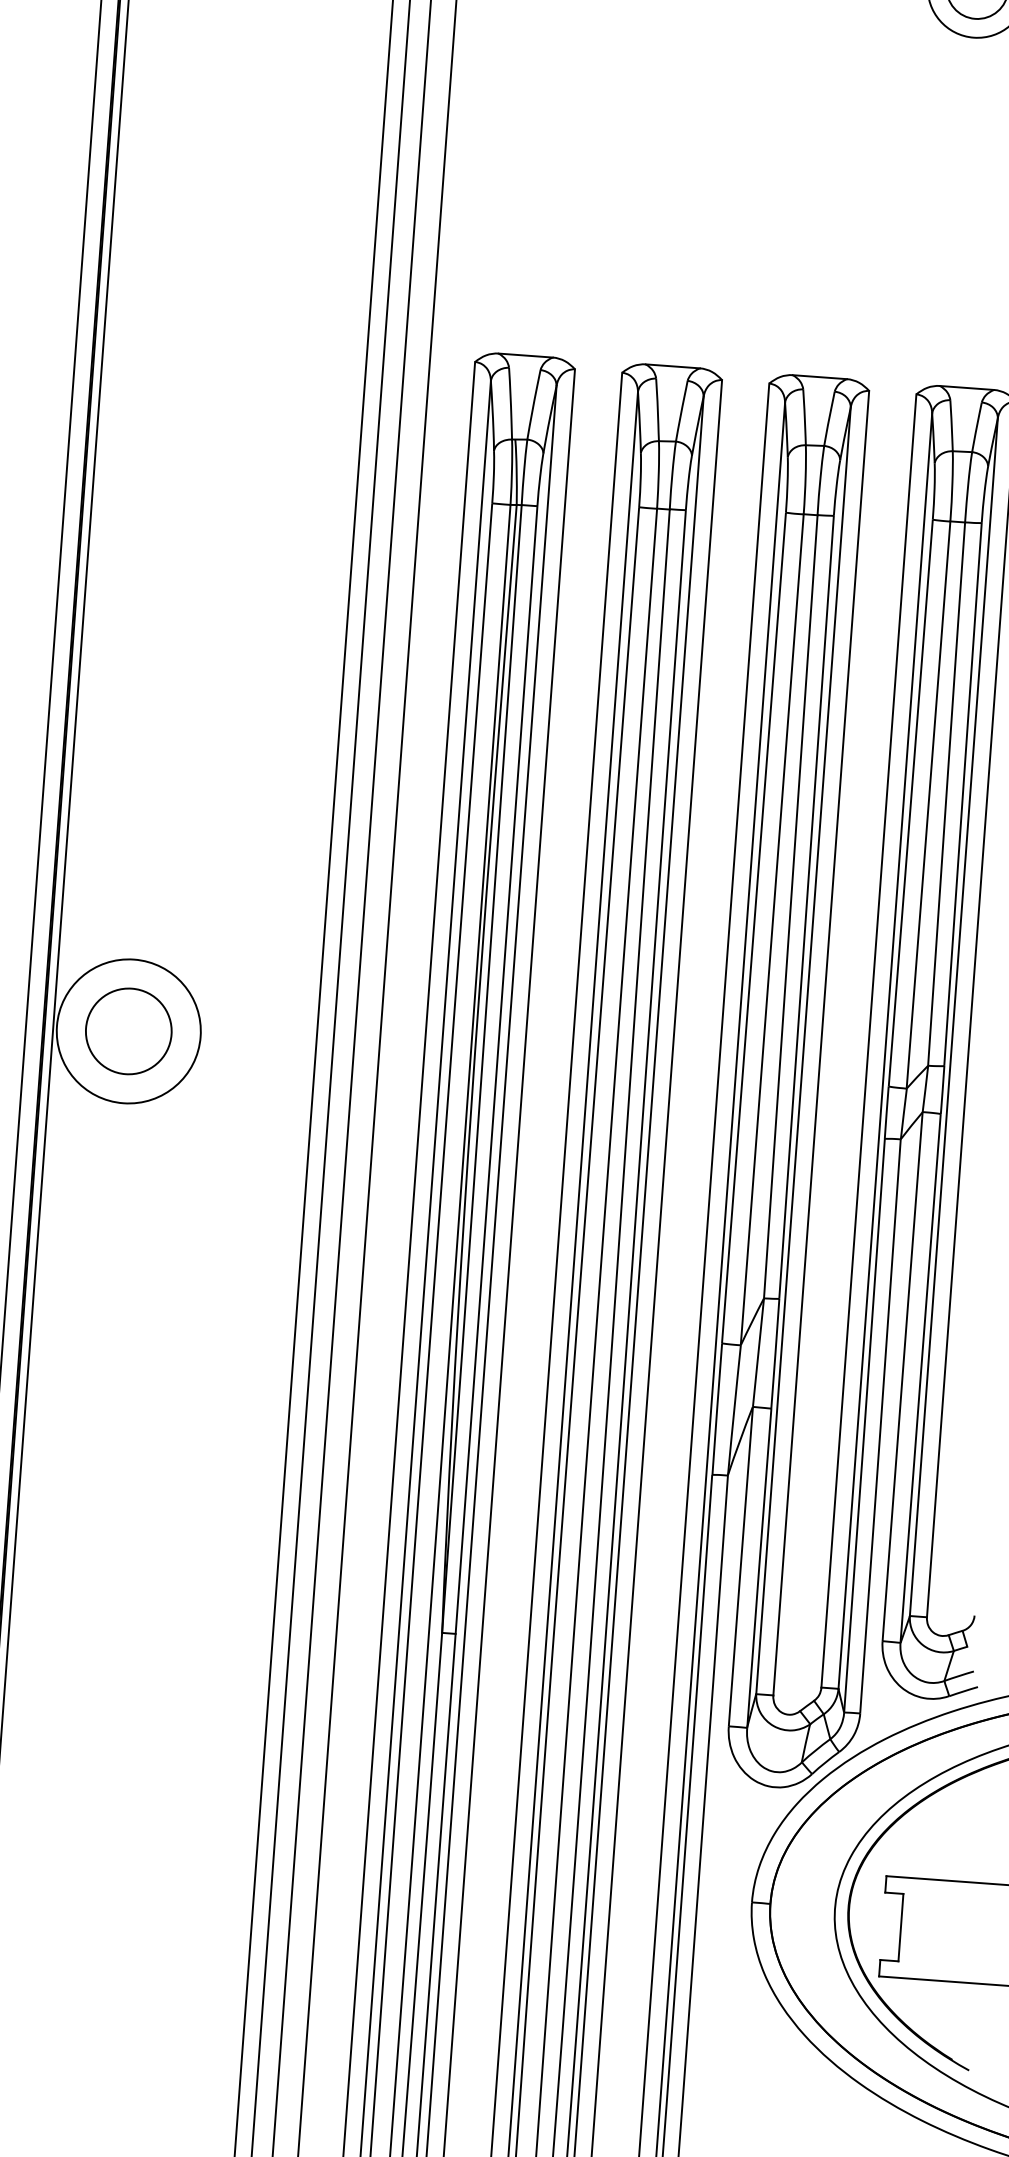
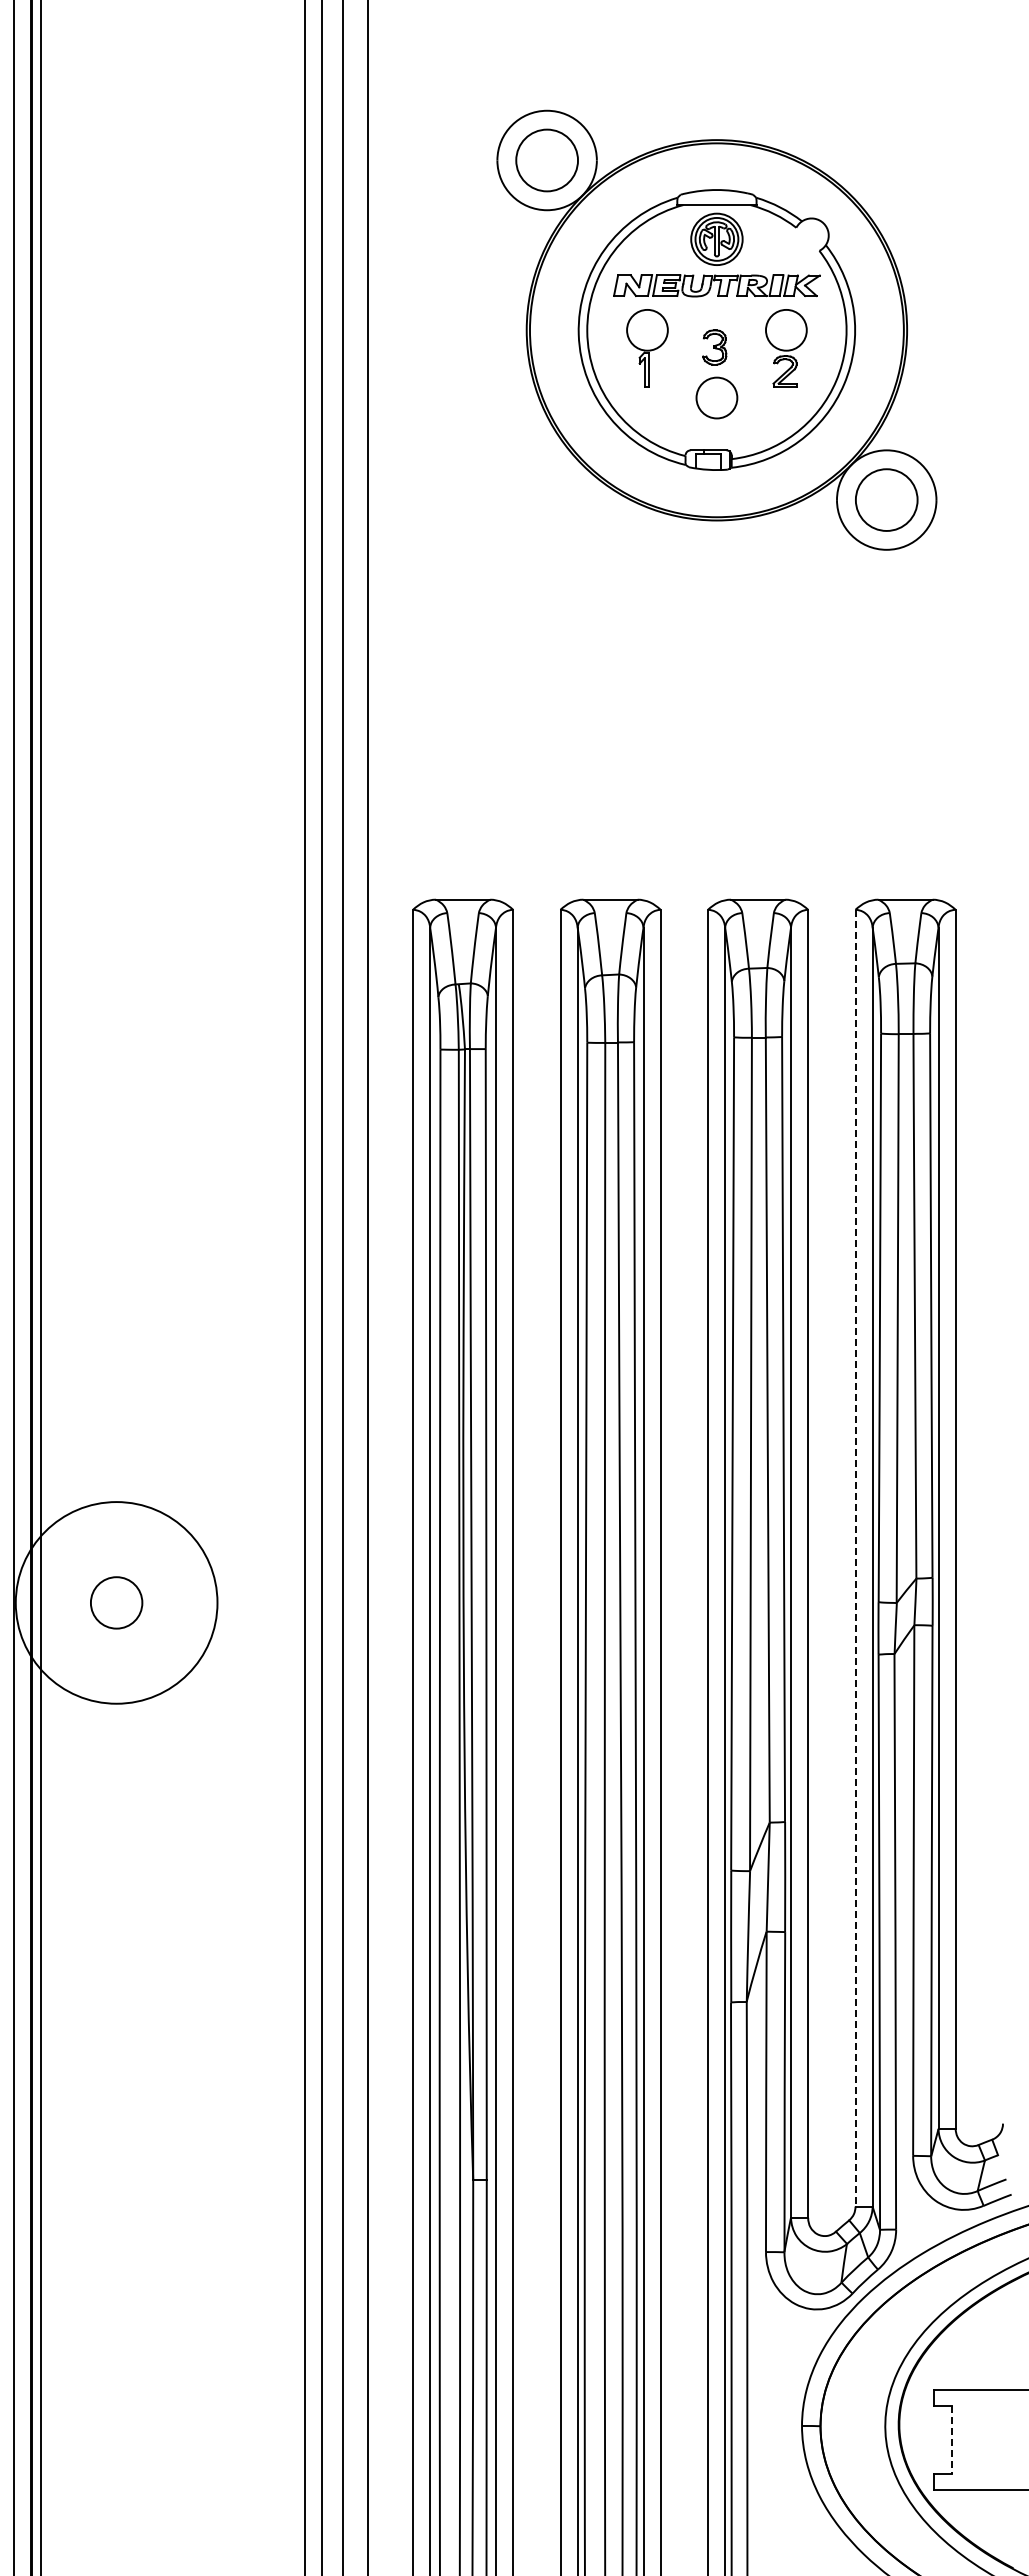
circle: (128, 1031) -> (116, 1602), size x0.6
circle: (128, 1031) -> (116, 1602), size x1.4
line: (868, 1041) -> (855, 1558), solid -> dashed
line: (900, 1927) -> (952, 2440), solid -> dashed

